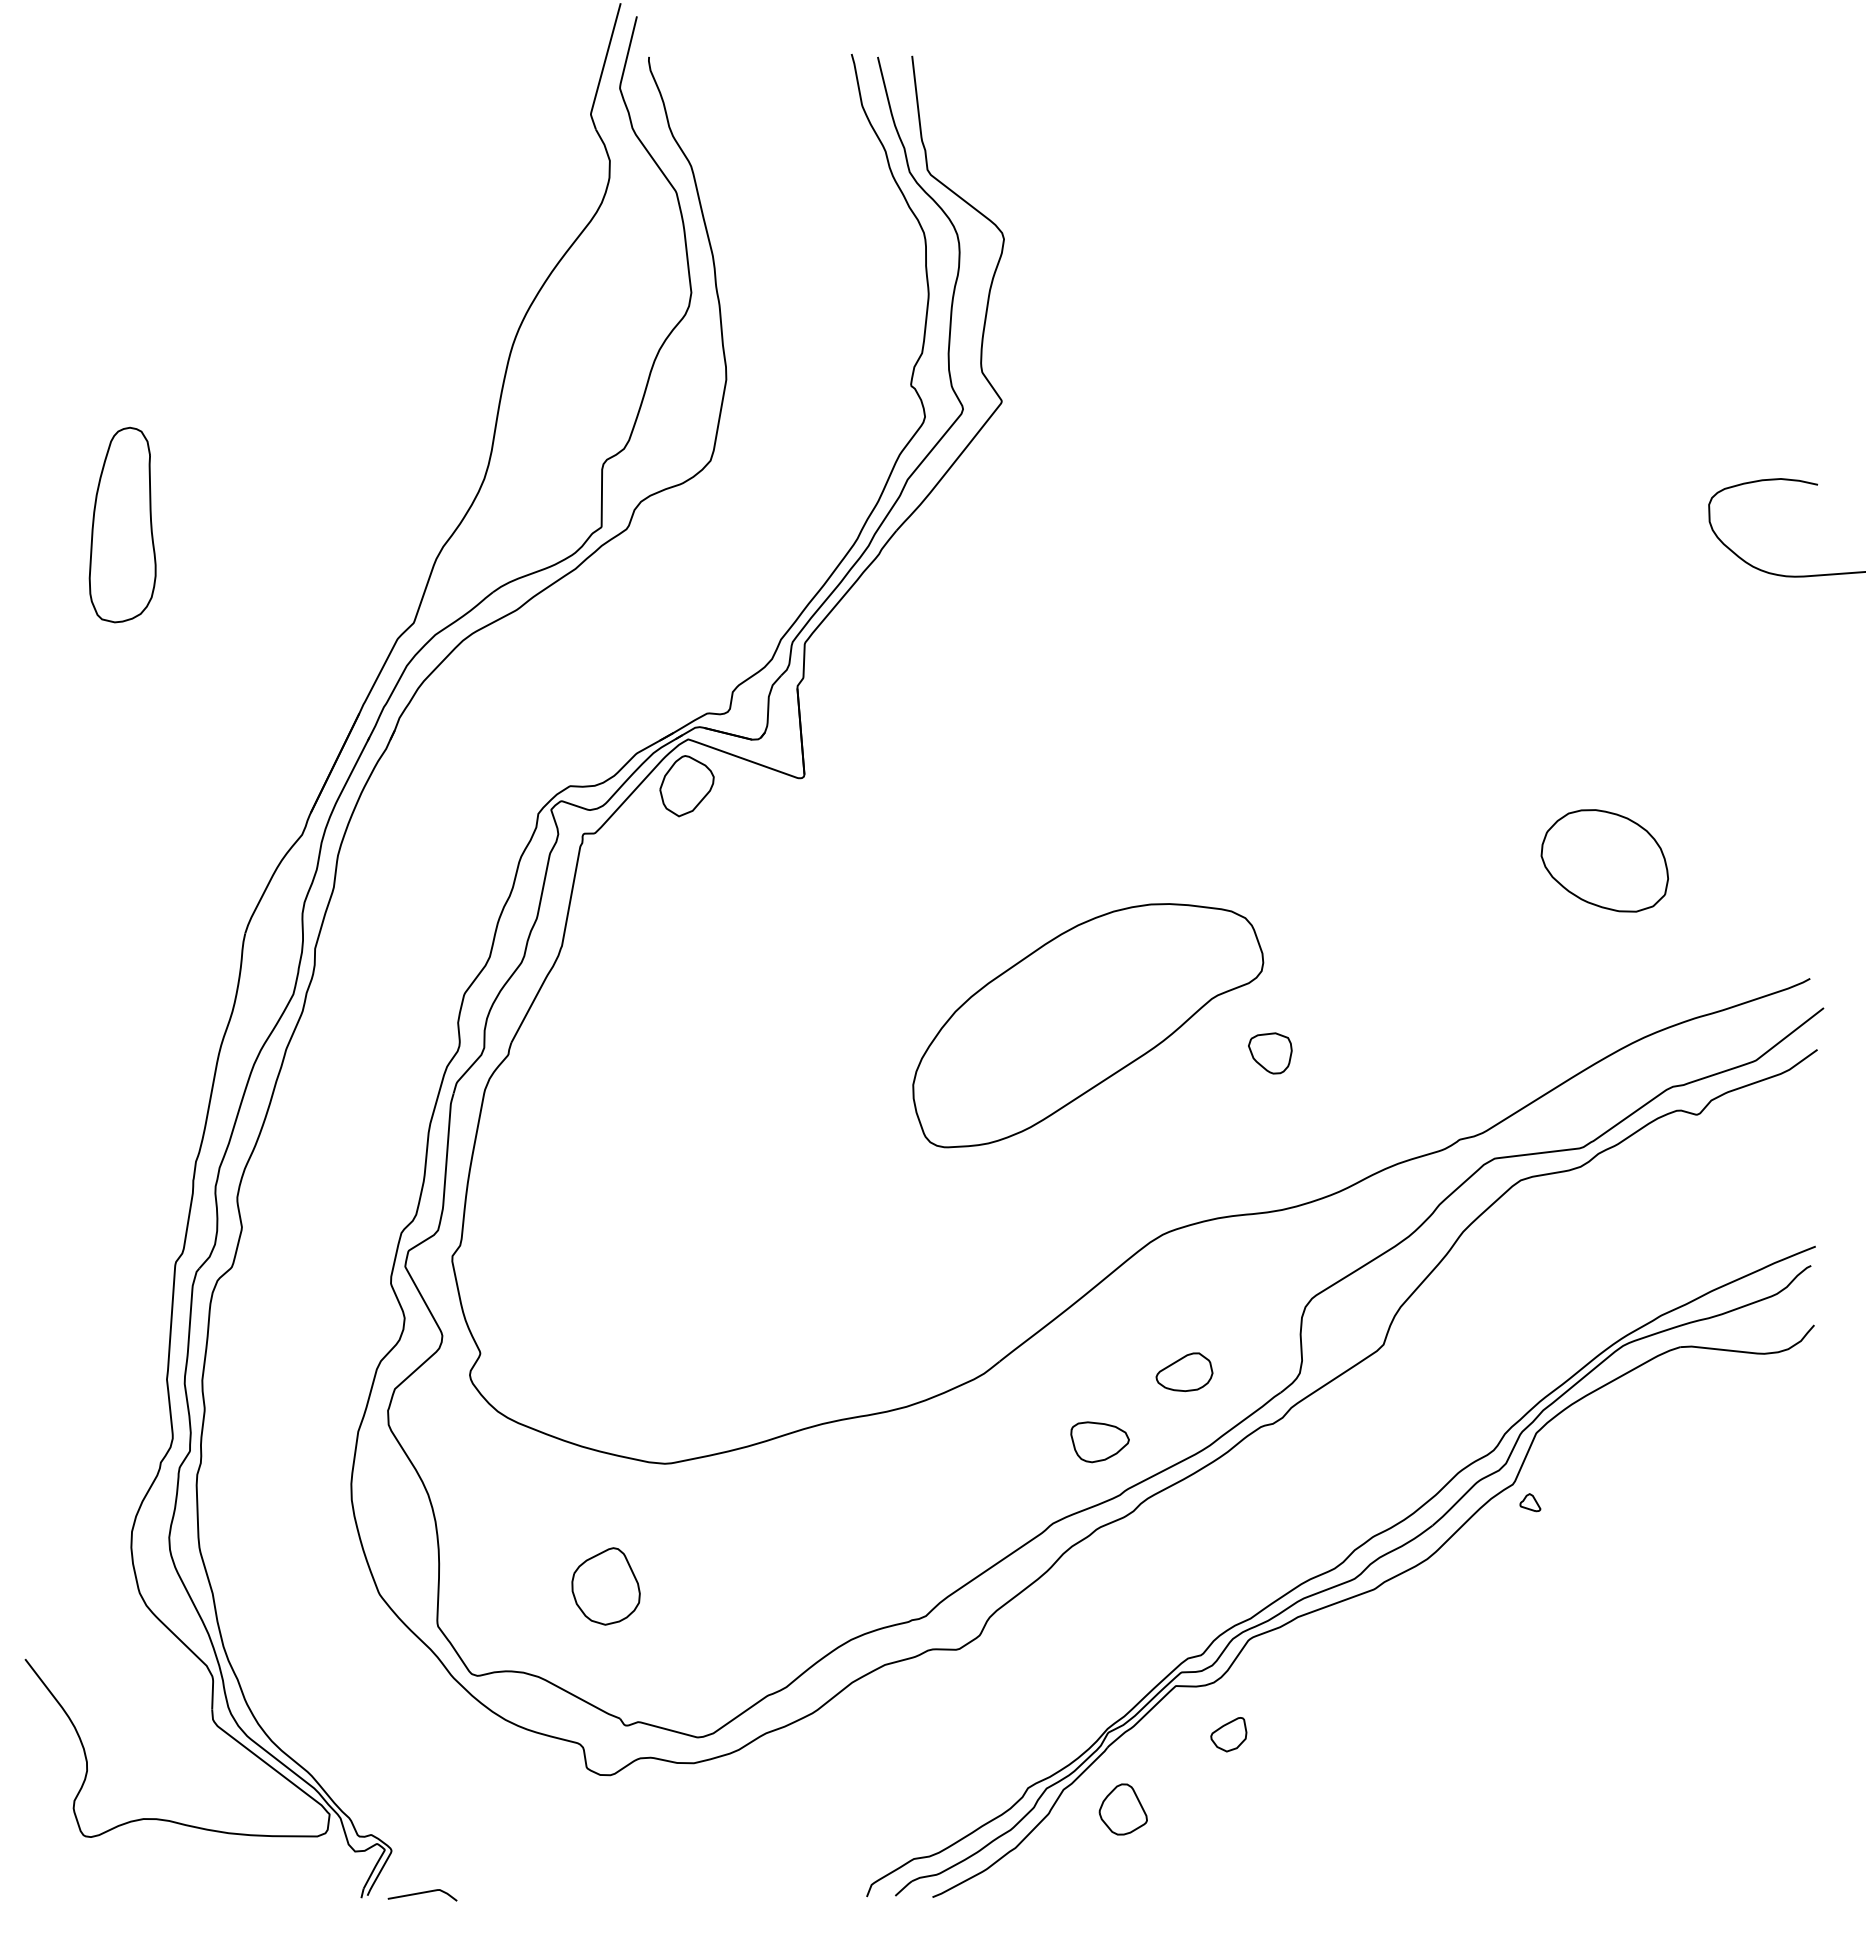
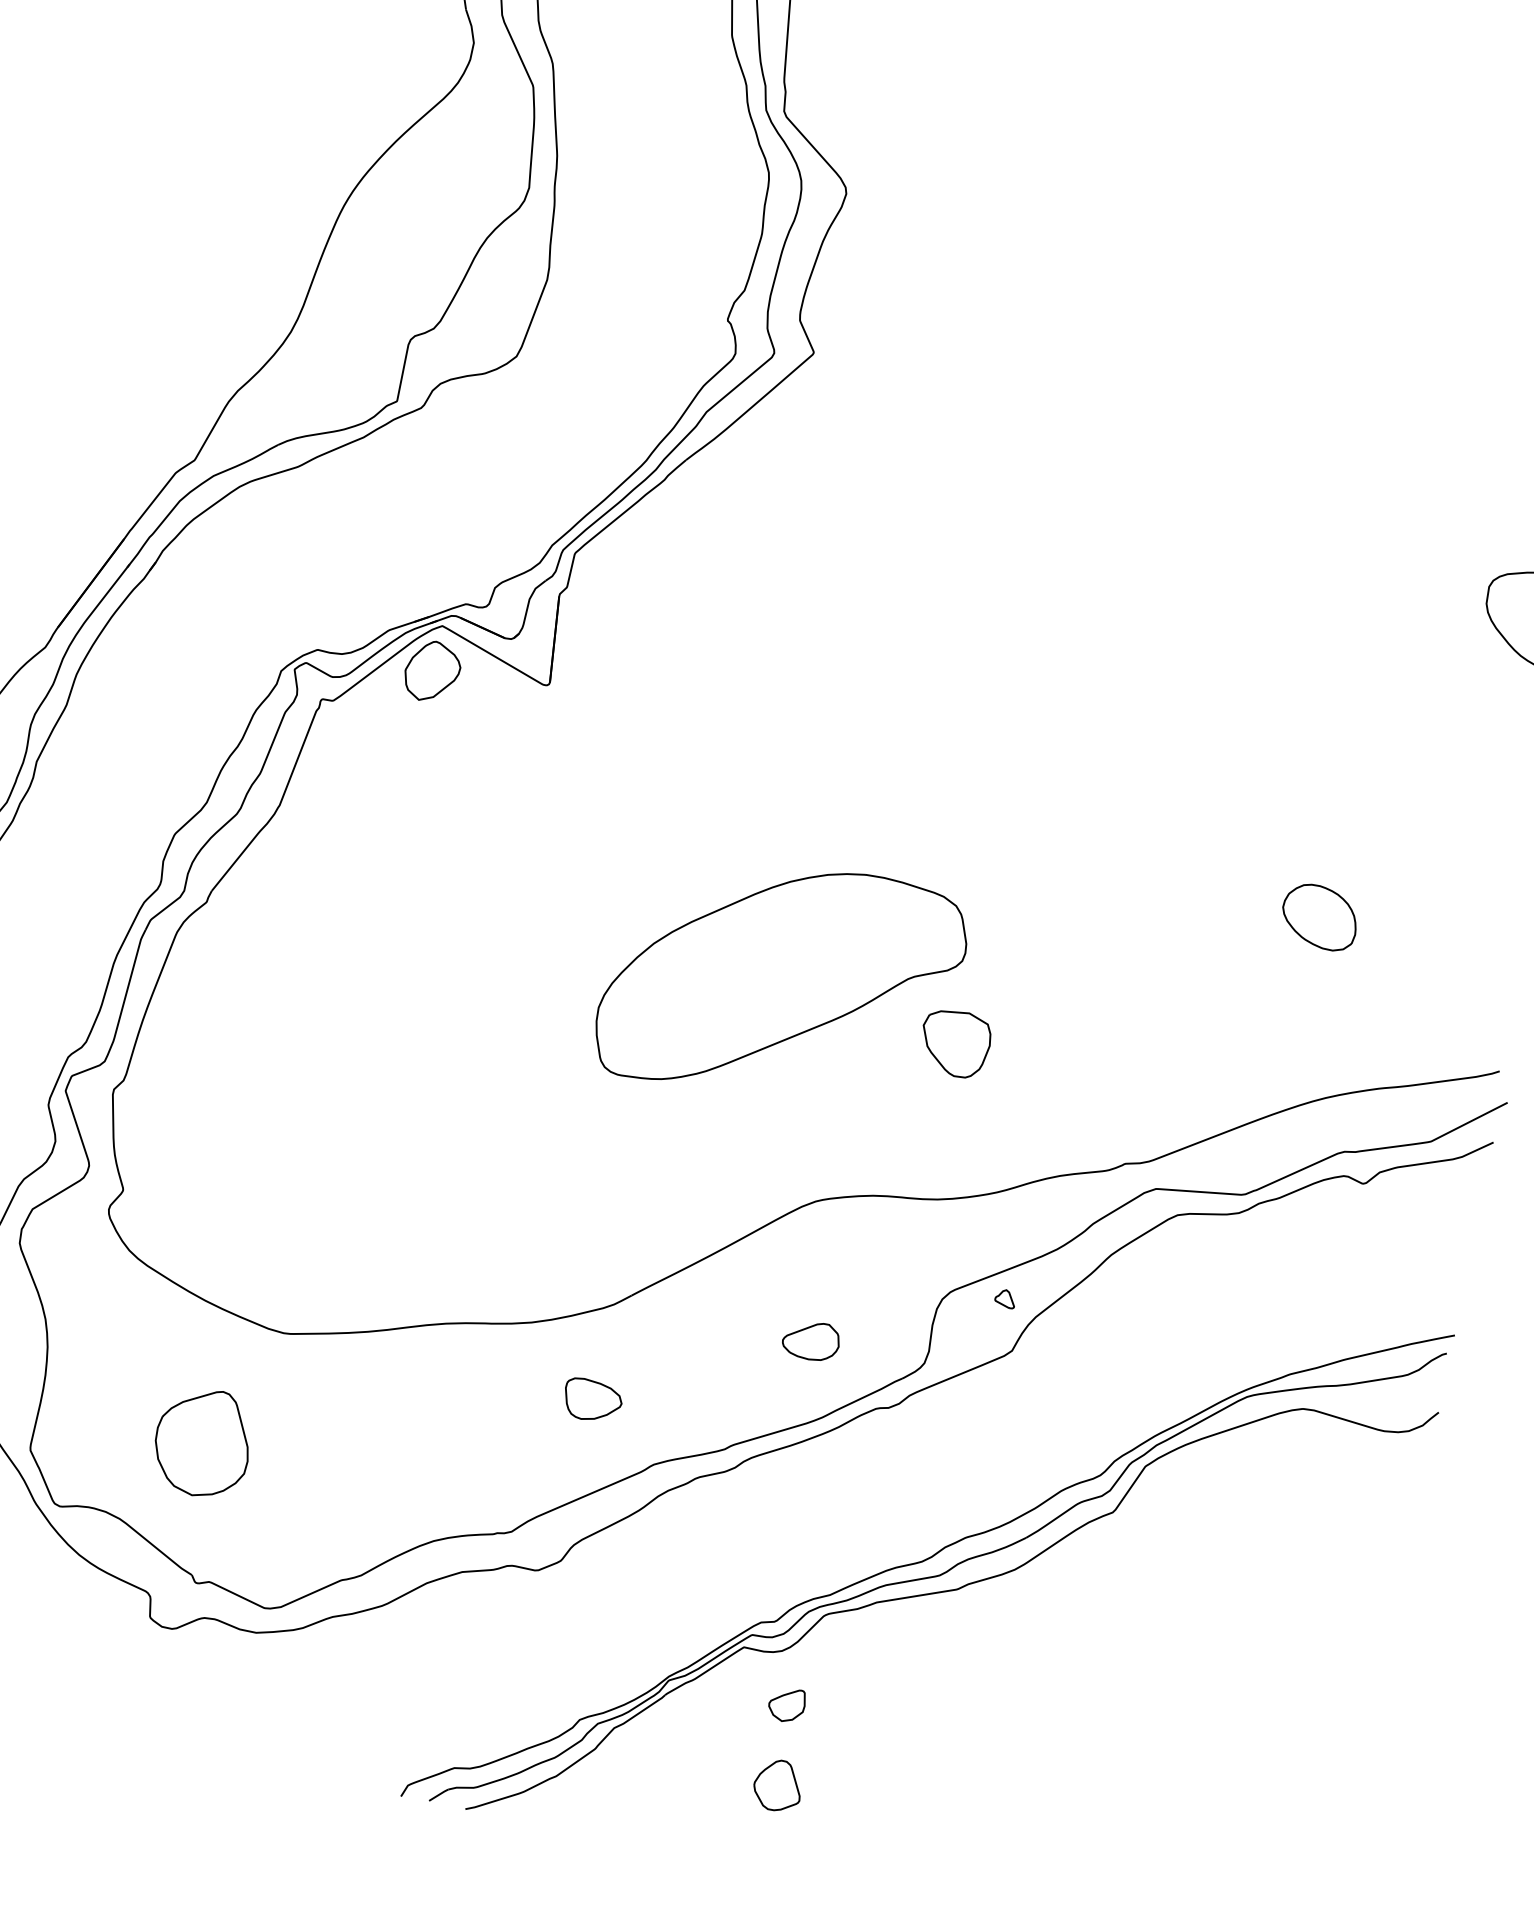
part: (1604, 860) -> (1319, 916), size x0.6
part: (1270, 1053) -> (955, 1043), size x1.6
part: (1099, 1442) -> (592, 1400), moved
part: (1530, 1502) -> (1005, 1298), moved
part: (605, 1586) -> (202, 1442), size x1.4
part: (1122, 1809) -> (777, 1785), moved

